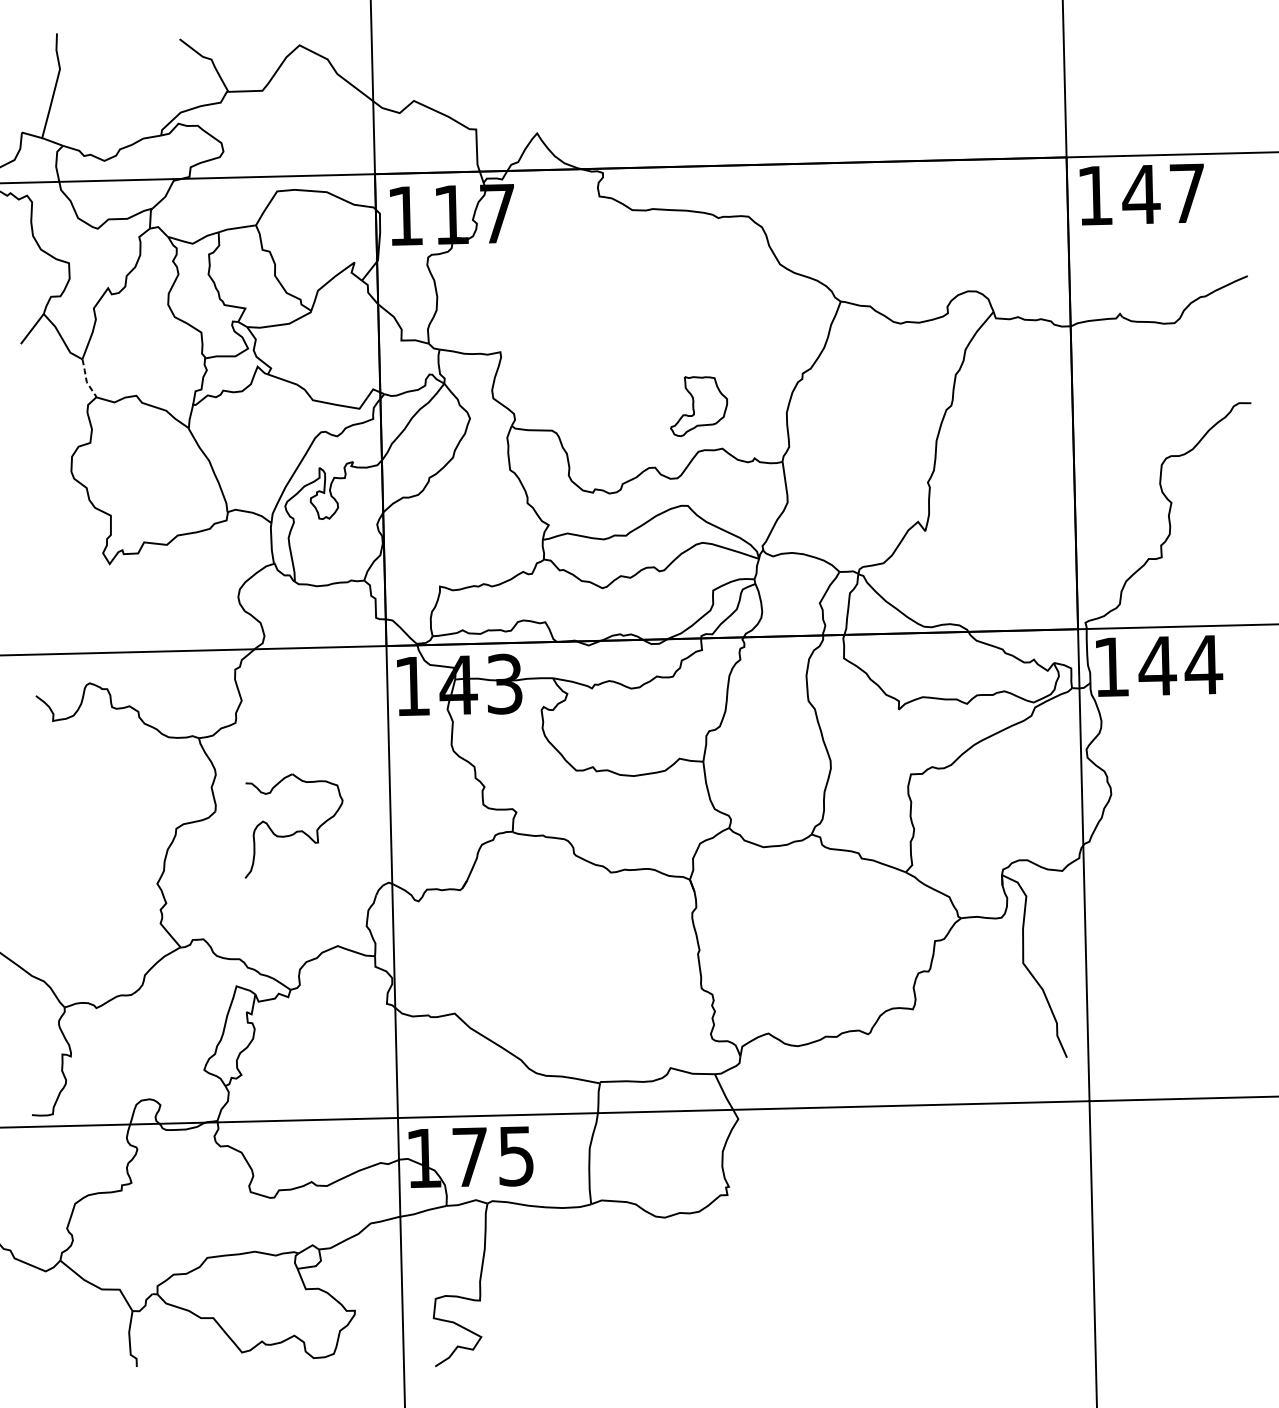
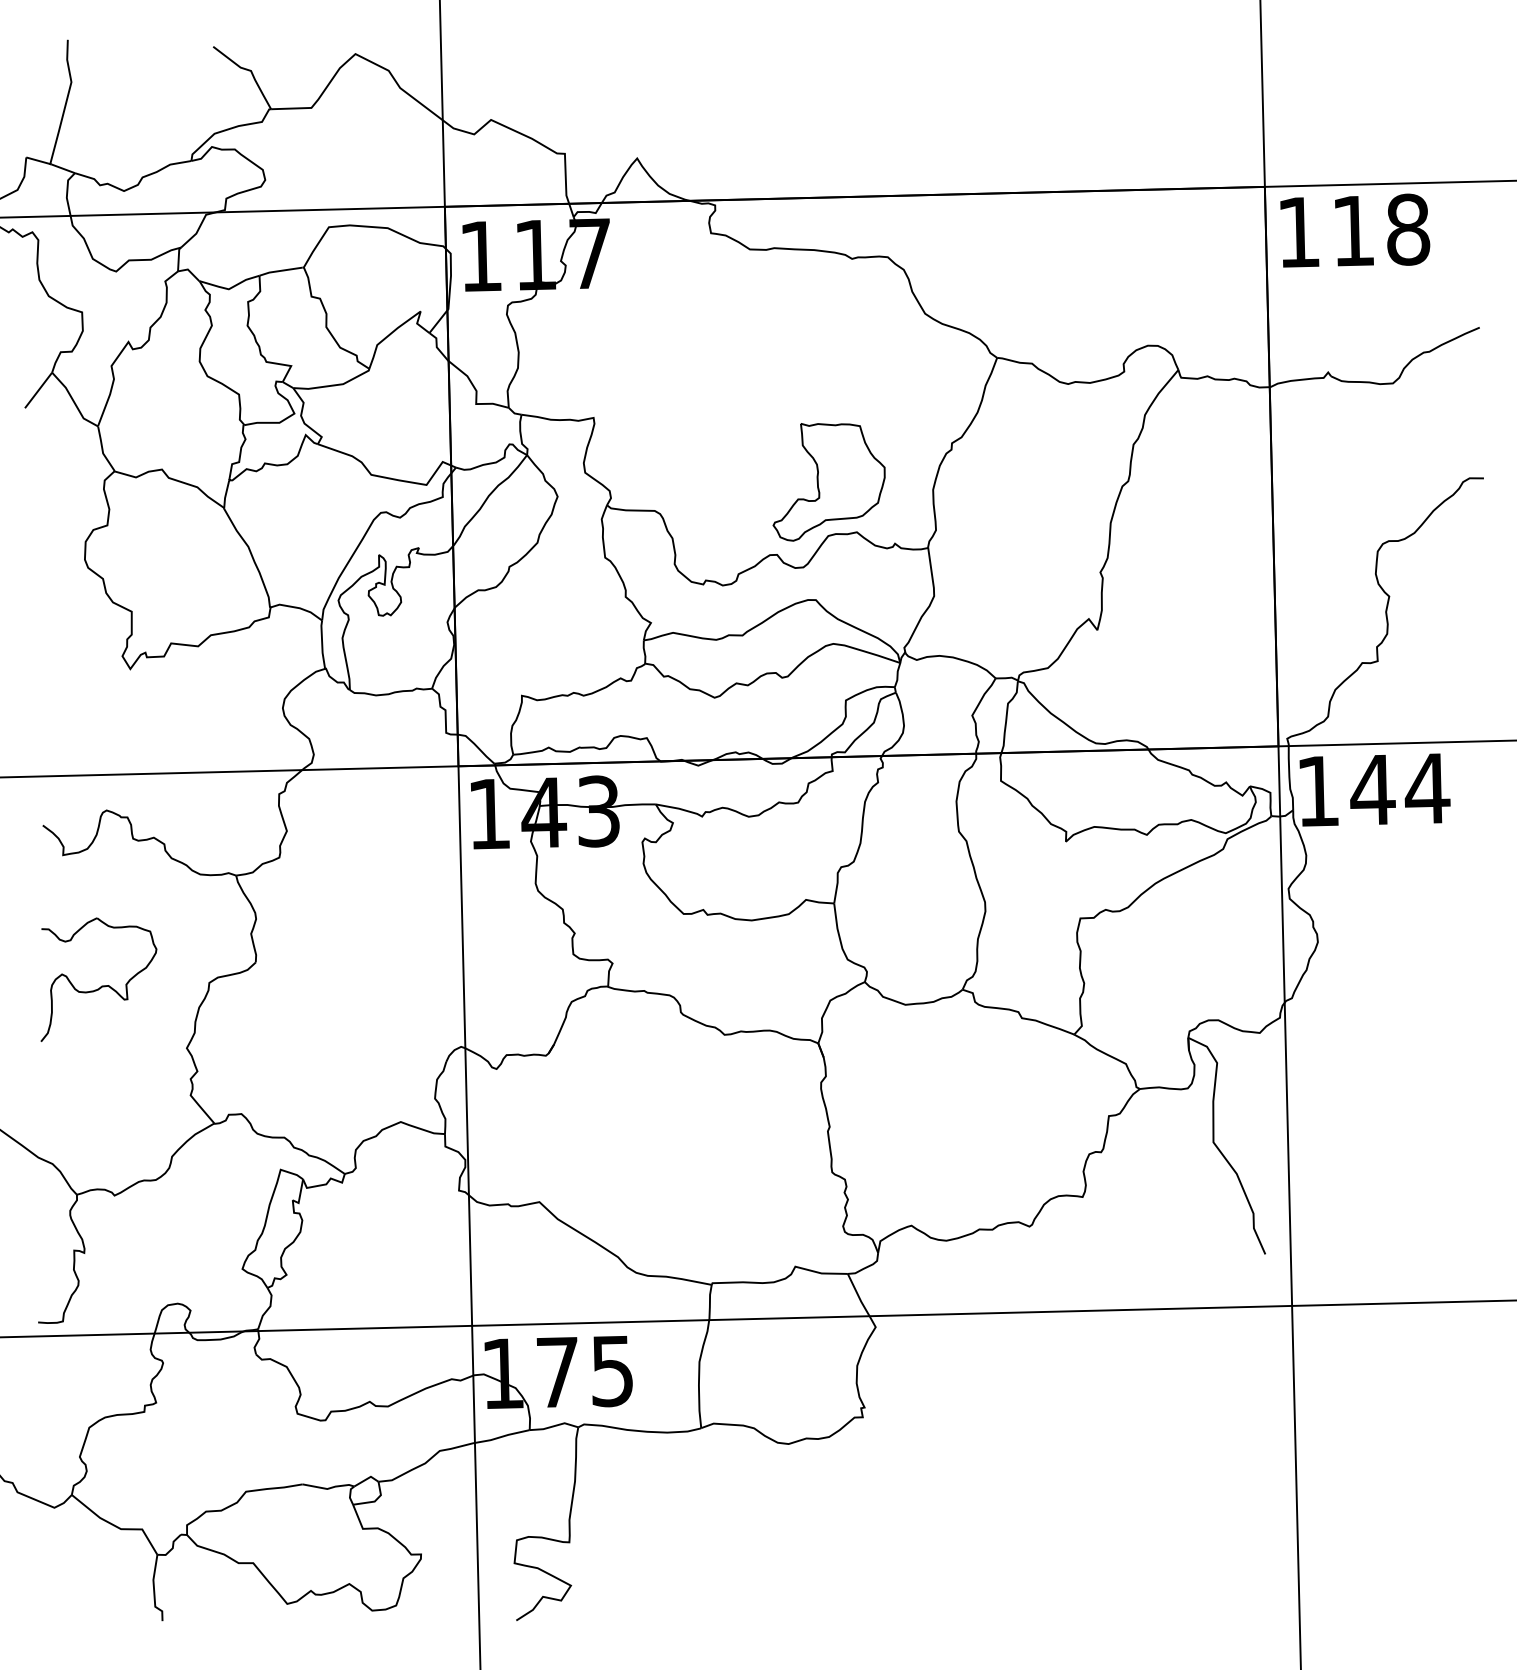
text: (1164, 193) -> (1380, 229), 147 -> 118
line: (86, 379) -> (102, 450), dashed -> solid
part: (698, 406) -> (828, 482), size x1.67
part: (296, 830) -> (101, 985), moved

